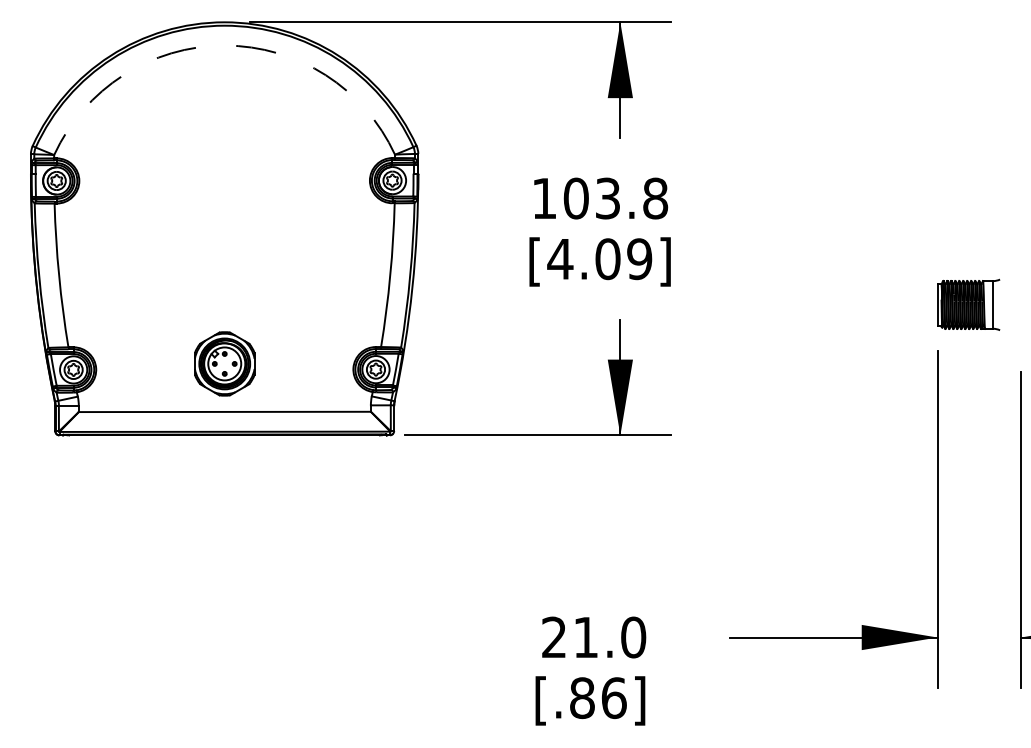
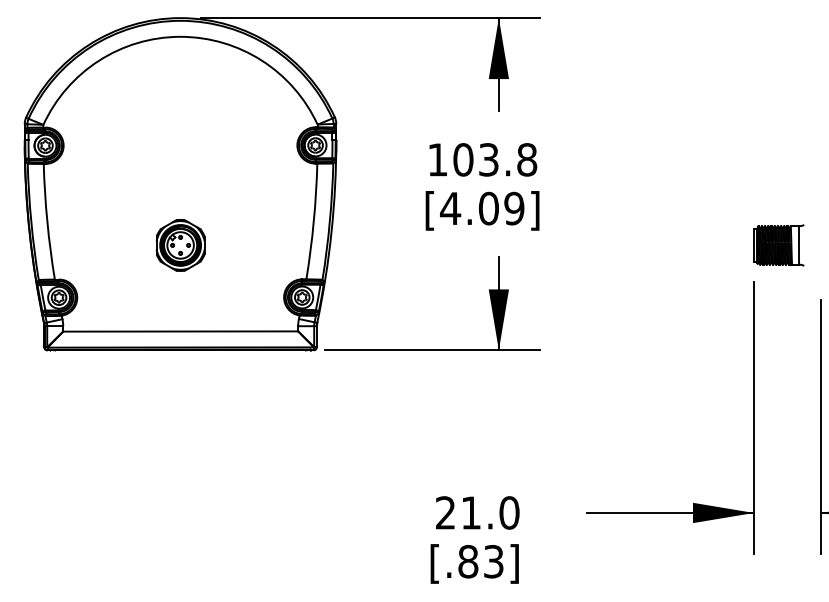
arc: (224, 45) -> (180, 36), dashed -> solid
part: (224, 363) -> (180, 245), moved
text: (613, 698) -> (493, 562), [.86] -> [.83]

